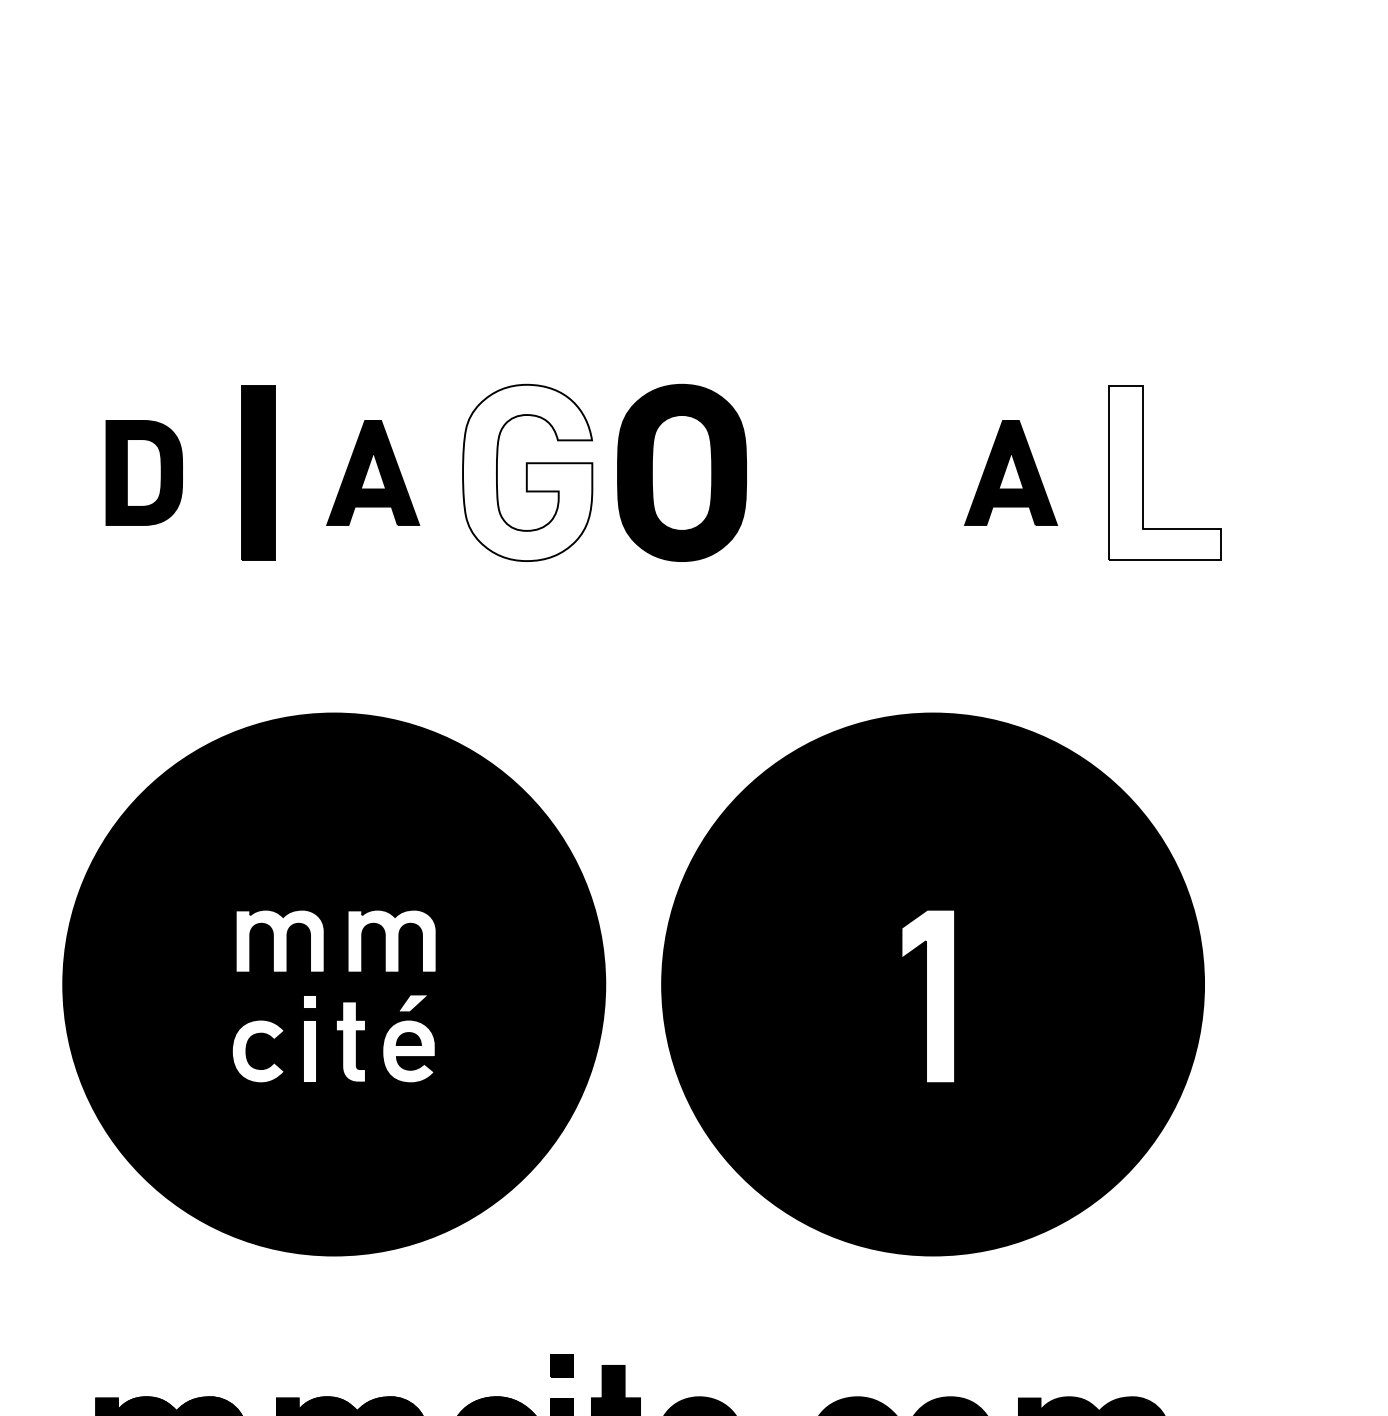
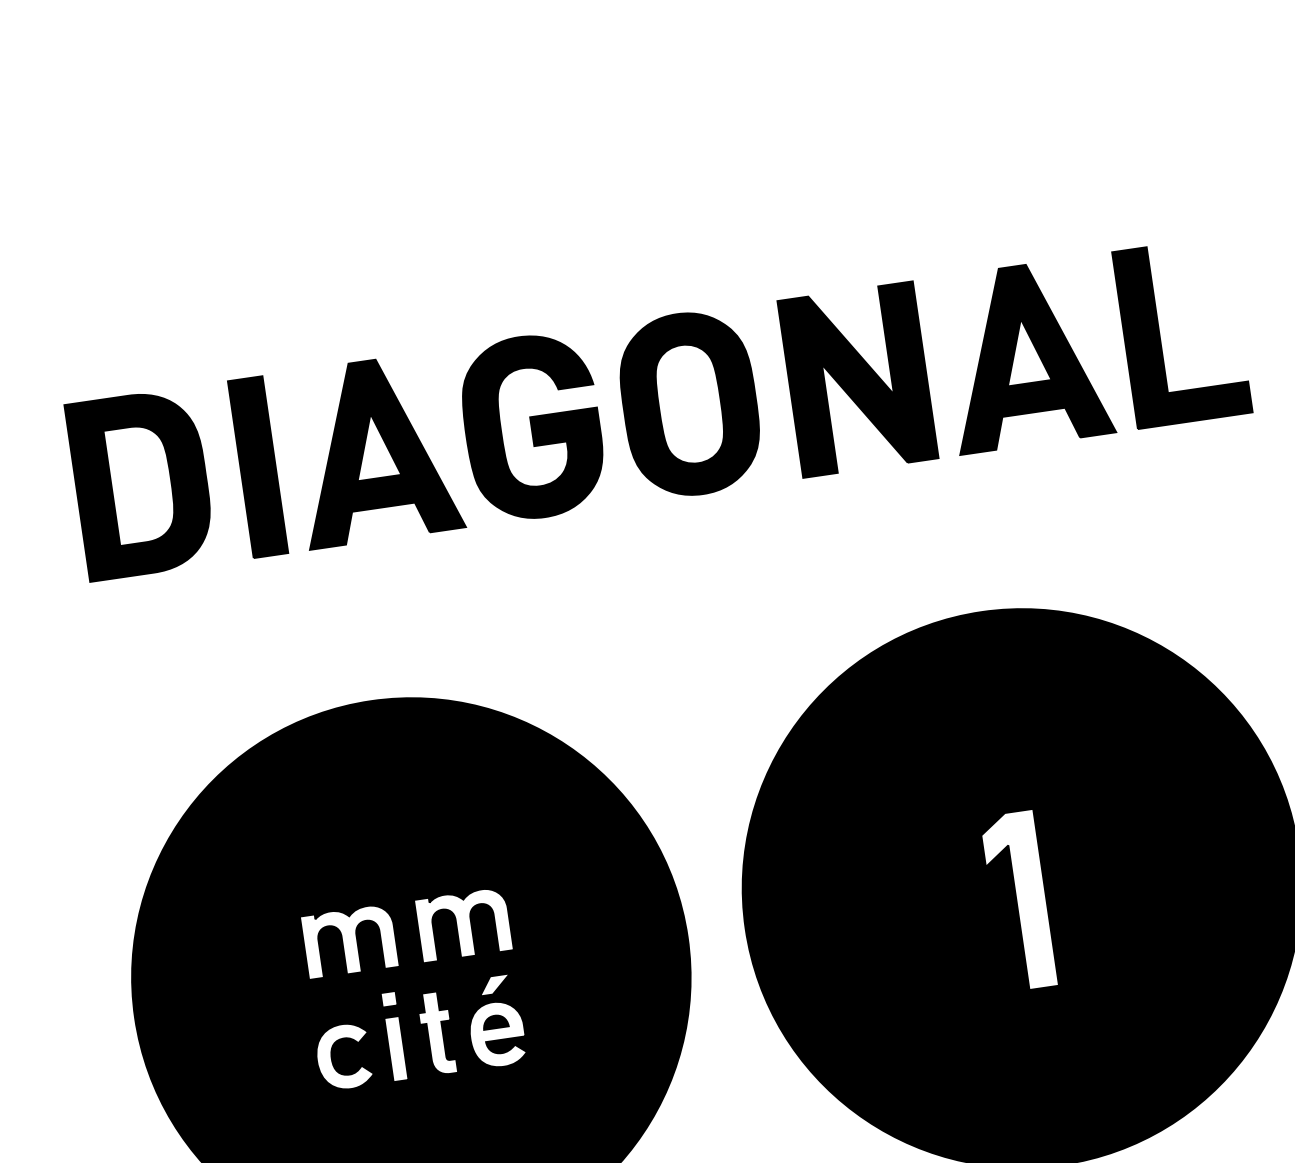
part: (144, 472) -> (141, 483), size x1.67
part: (372, 472) -> (374, 449), size x1.67
fill: (527, 472) -> (532, 426), added
part: (846, 472) -> (857, 379), added
part: (1010, 472) -> (1024, 354), size x1.67
fill: (1164, 472) -> (1181, 331), added

